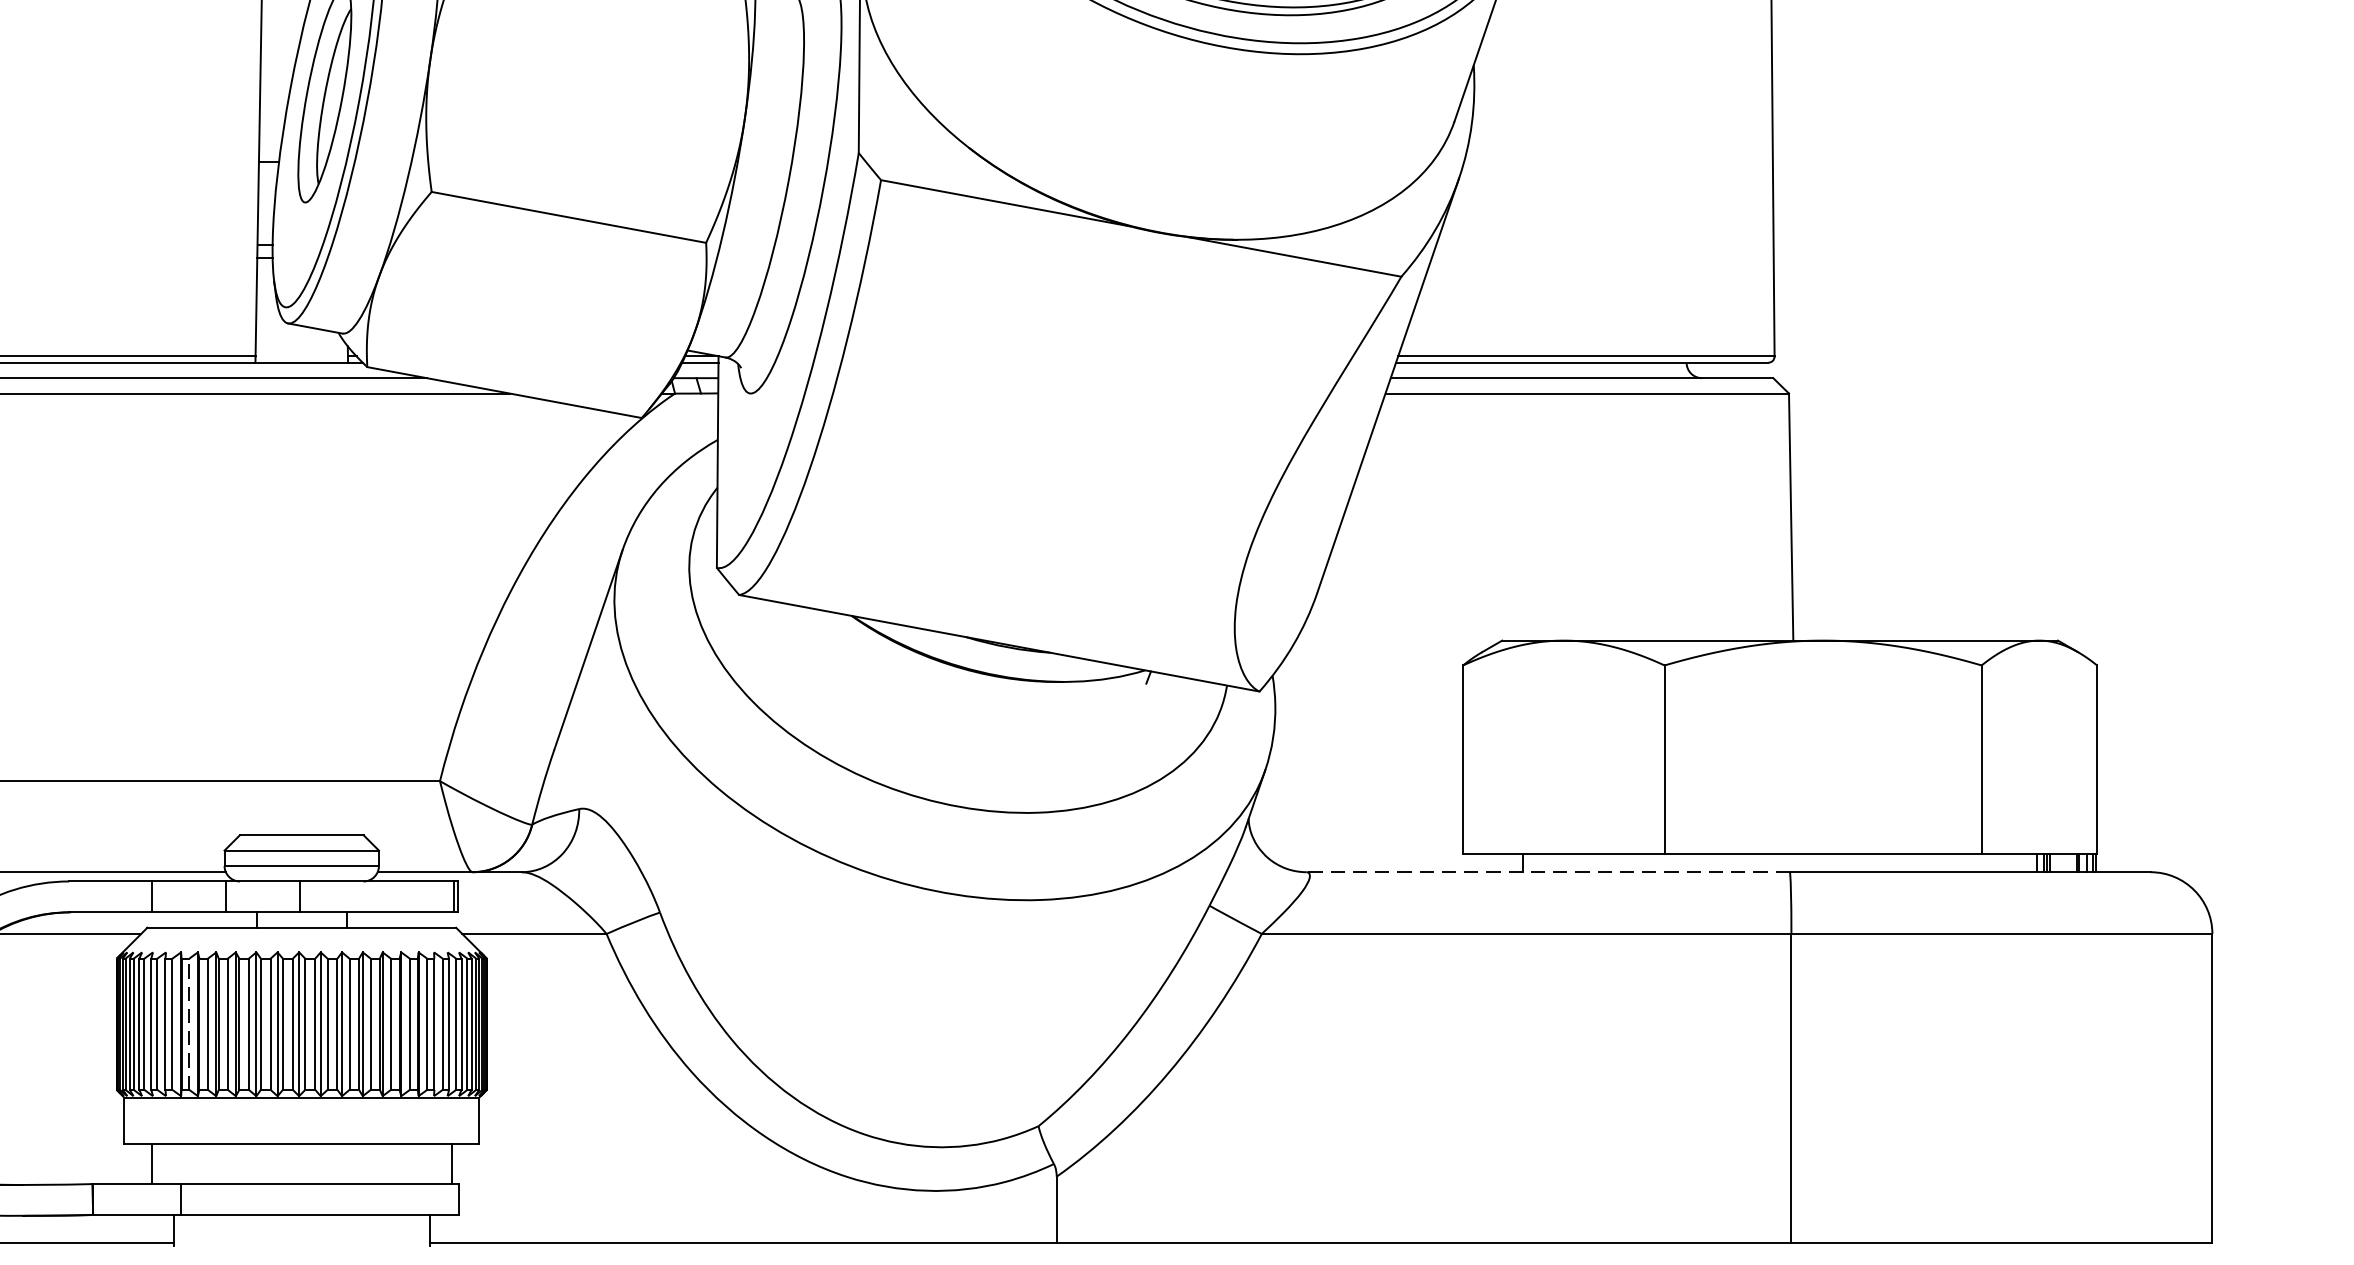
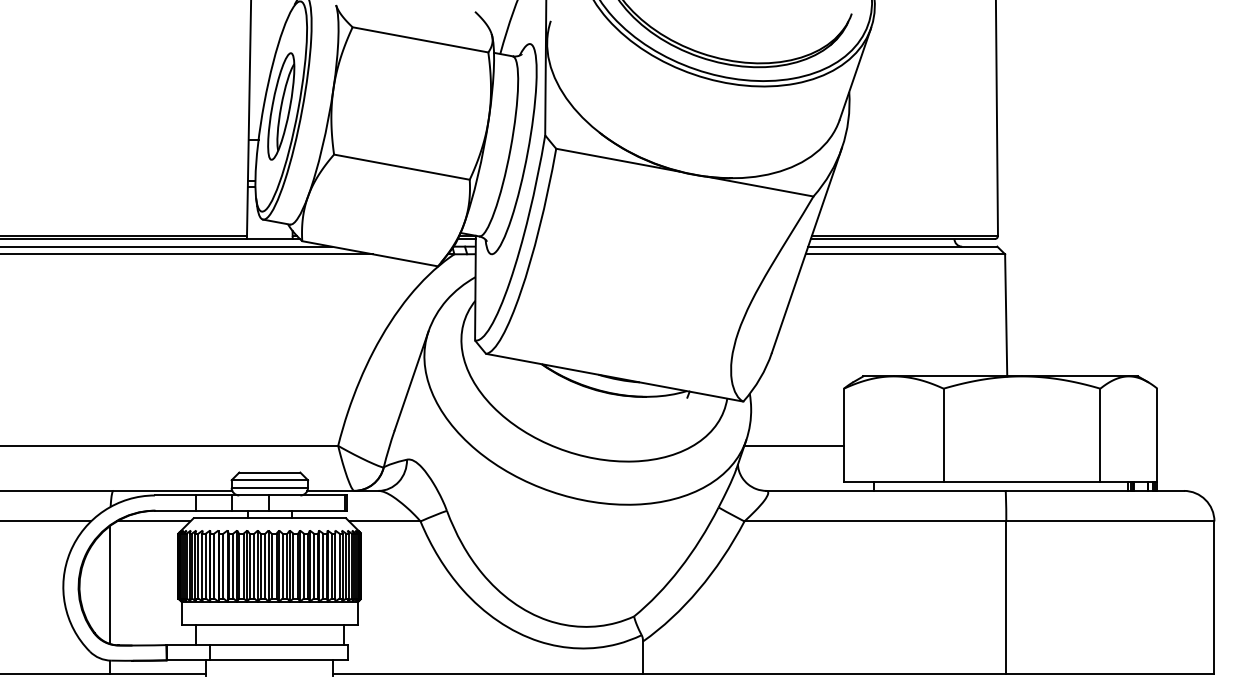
line: (1360, 780) -> (793, 445), added
line: (1547, 871) -> (885, 490), dashed -> solid
line: (189, 1023) -> (214, 565), dashed -> solid

